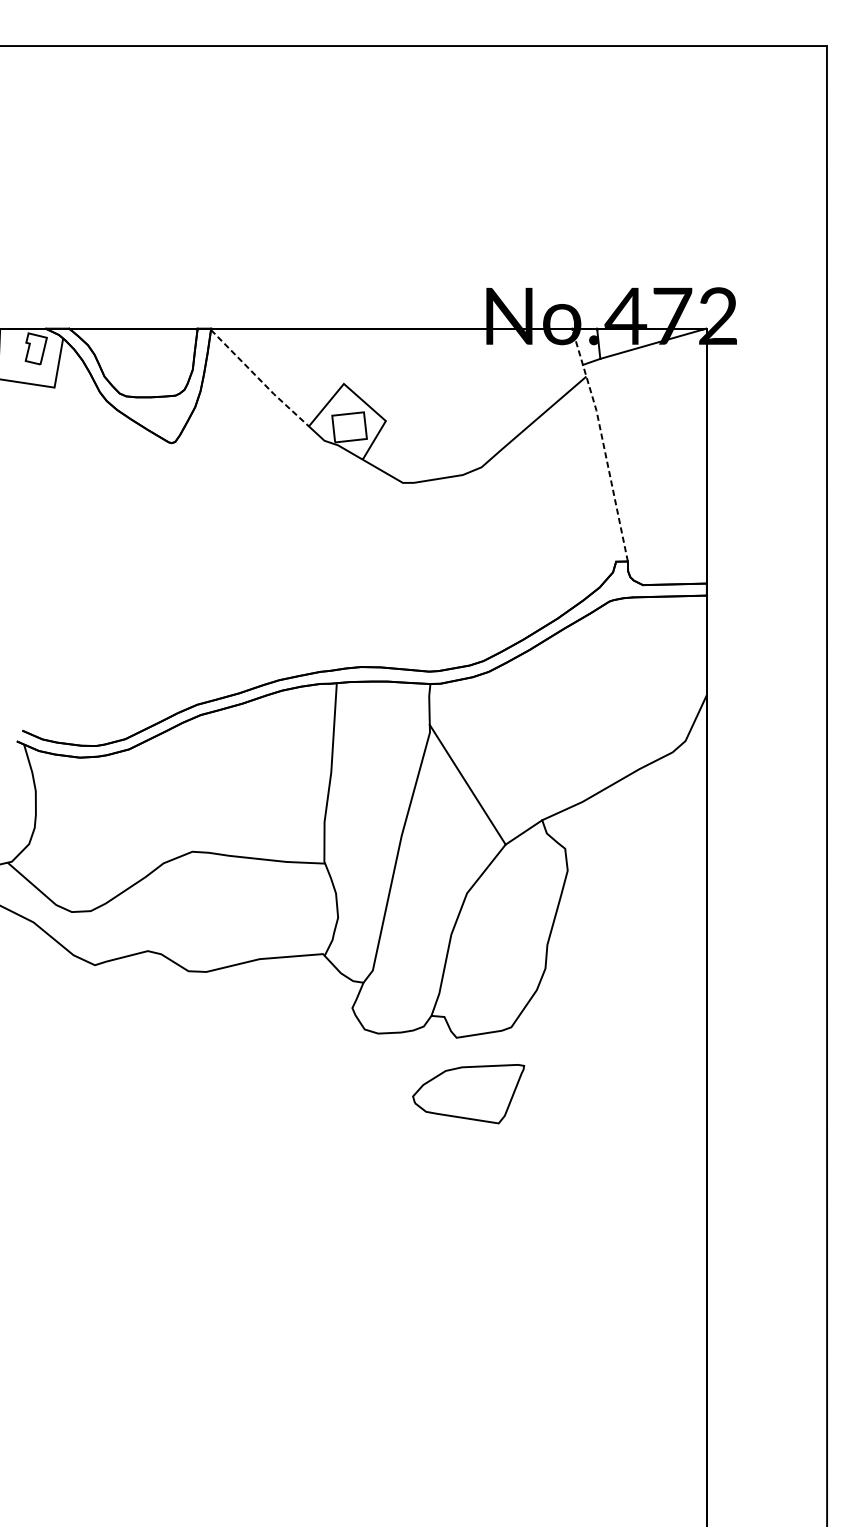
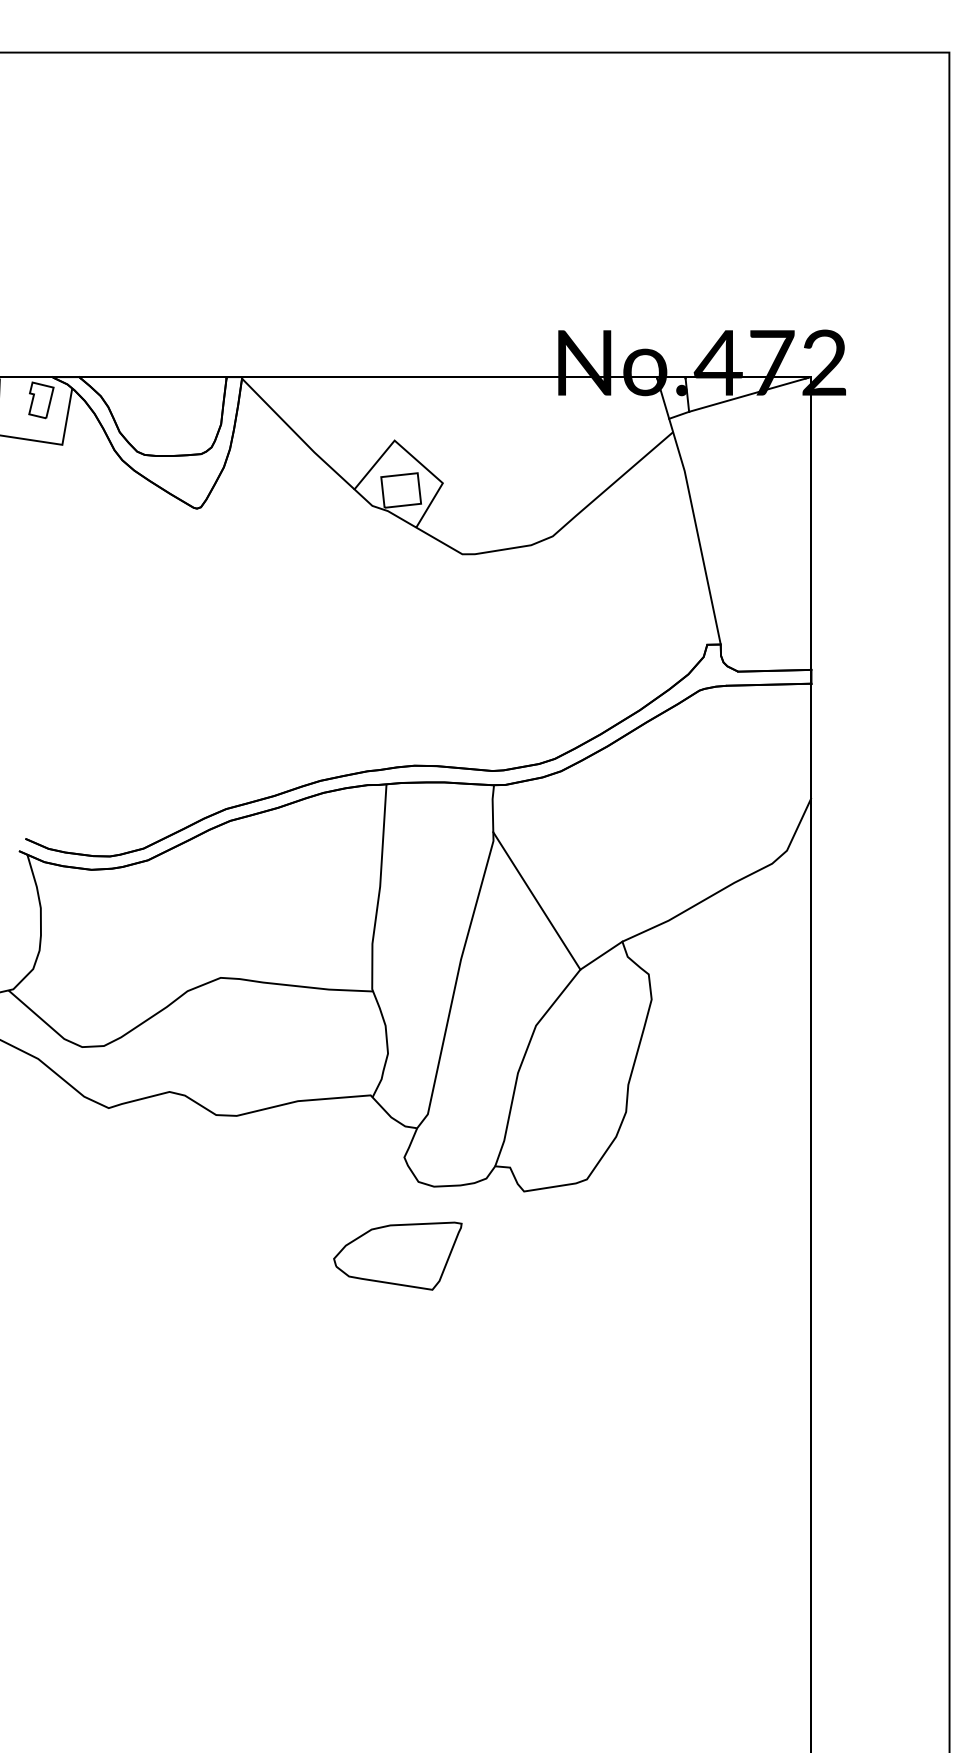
line: (259, 379) -> (297, 435), dashed -> solid
line: (603, 444) -> (692, 510), dashed -> solid
part: (468, 1093) -> (397, 1255), moved

